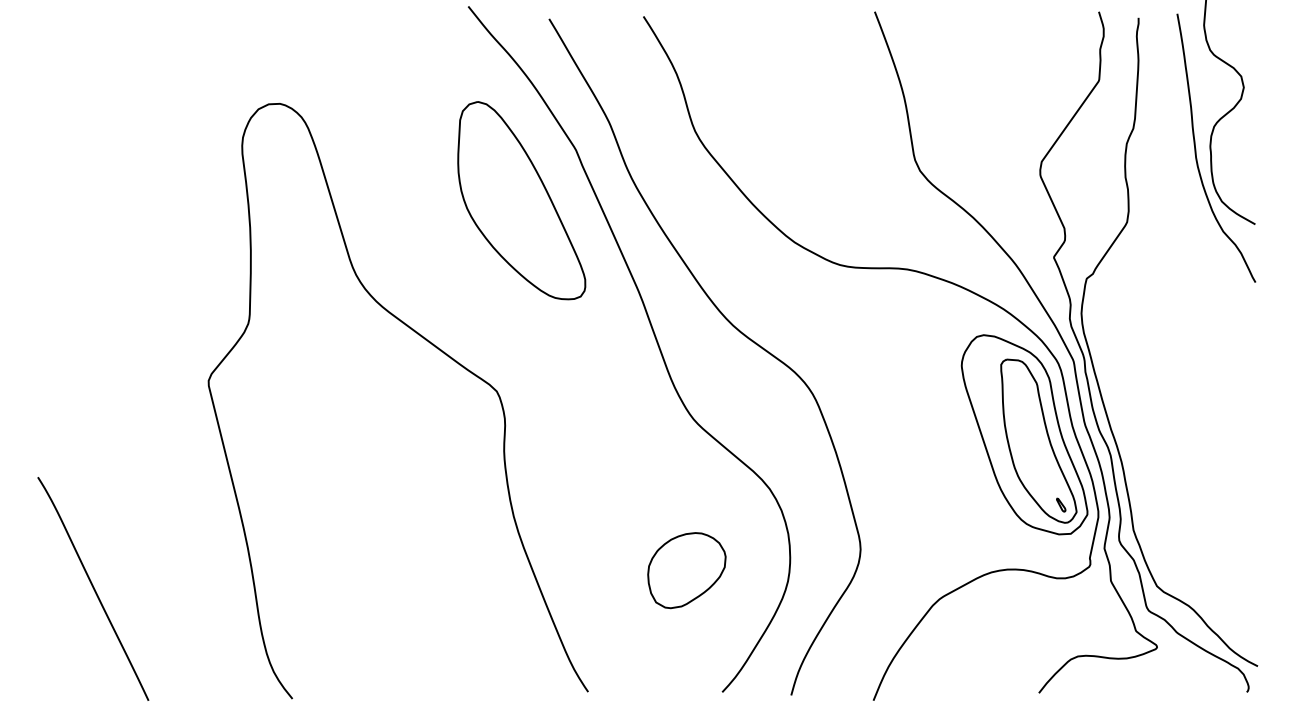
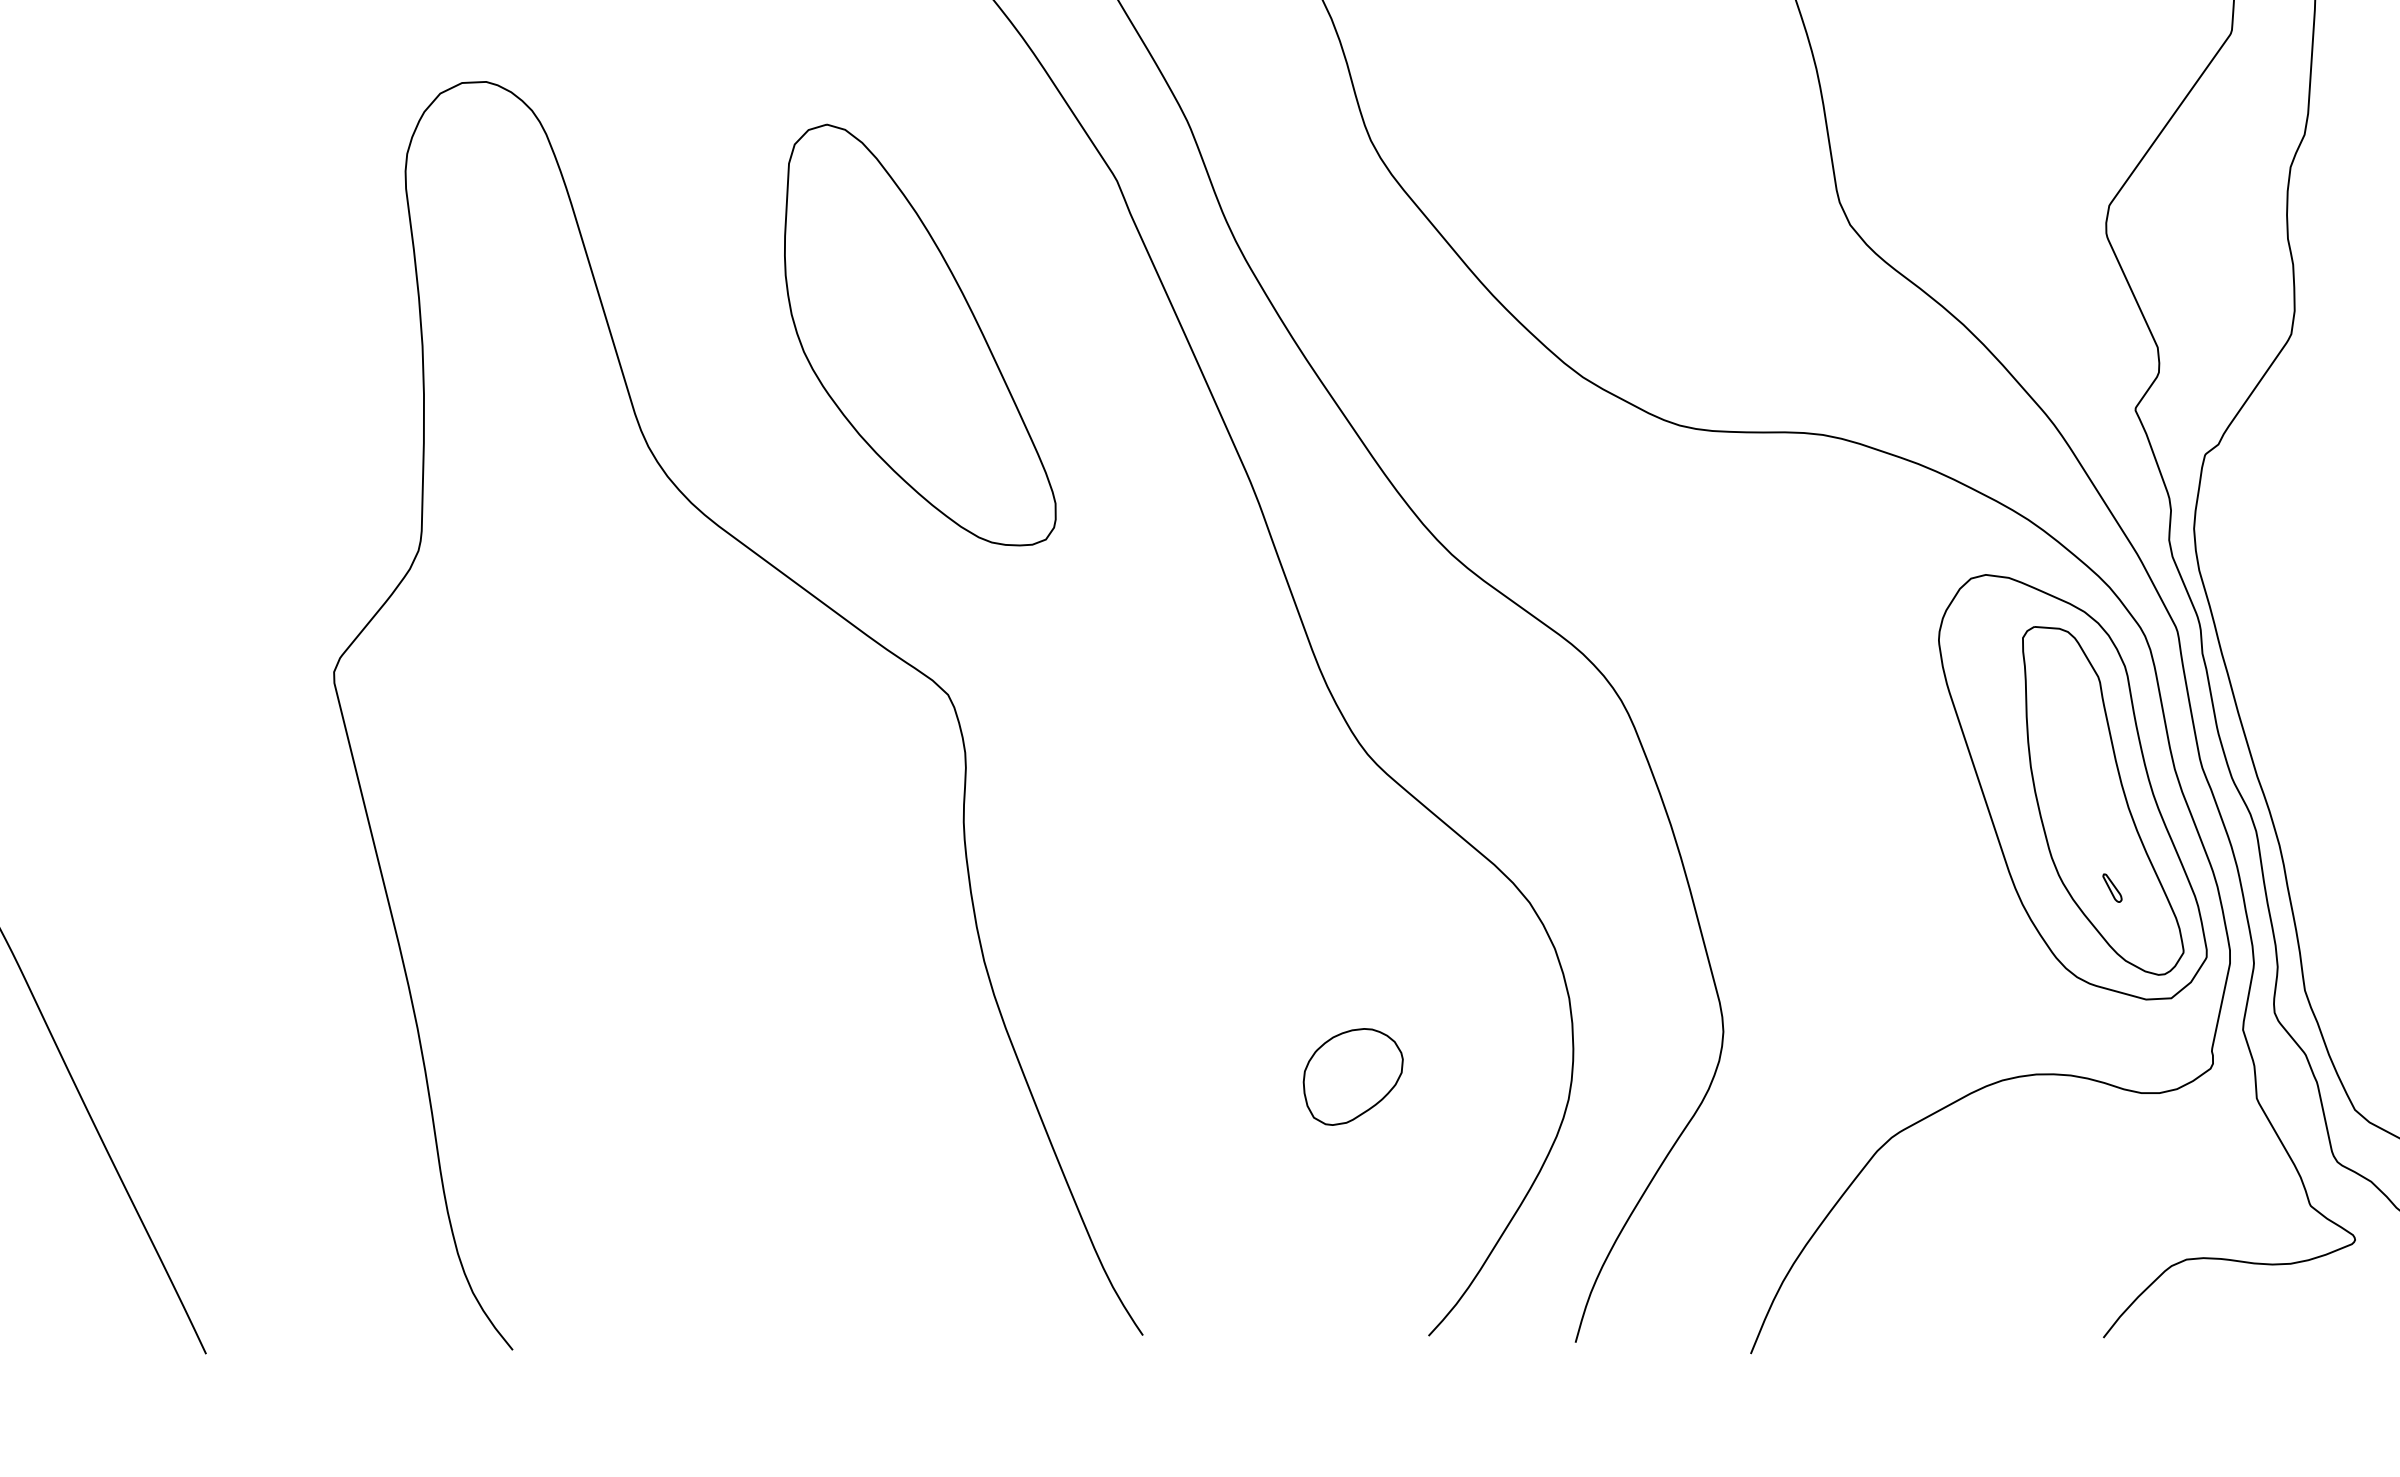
part: (521, 200) -> (919, 334), moved
part: (1061, 504) -> (2113, 886), moved
part: (686, 570) -> (1352, 1076), size x0.6

